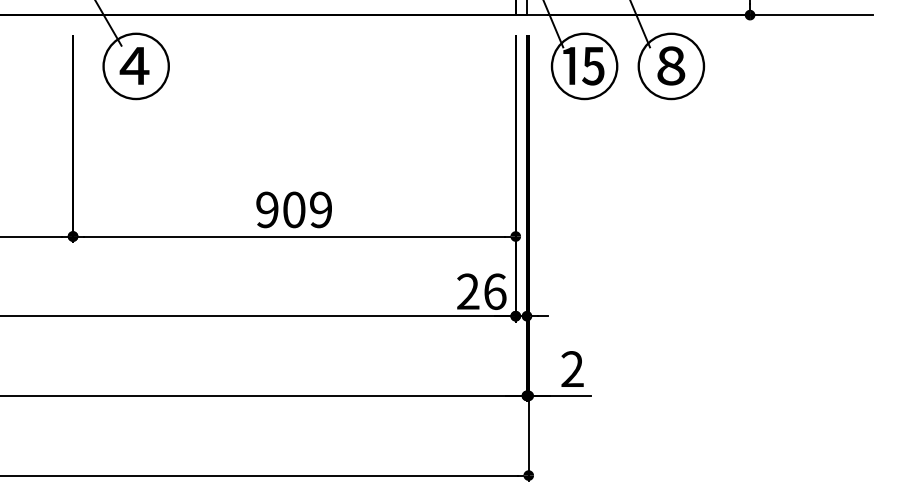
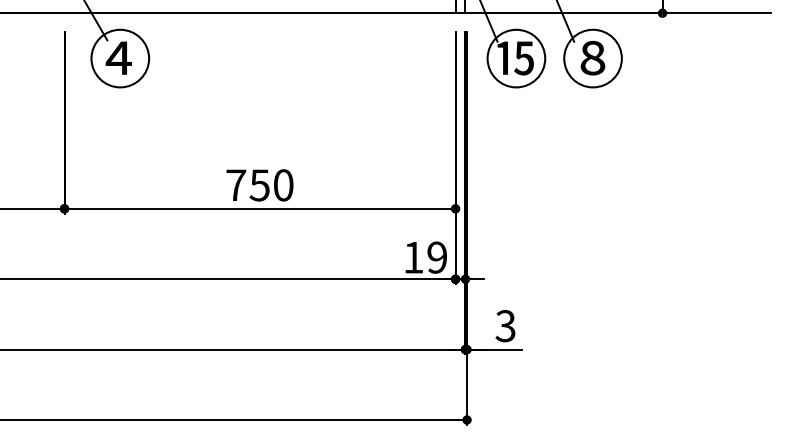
text: (294, 209) -> (260, 184), 909 -> 750
text: (481, 291) -> (425, 257), 26 -> 19
text: (572, 369) -> (505, 326), 2 -> 3

